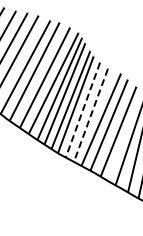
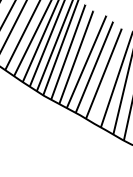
line: (82, 110) -> (67, 52), dashed -> solid
line: (90, 115) -> (75, 57), dashed -> solid

